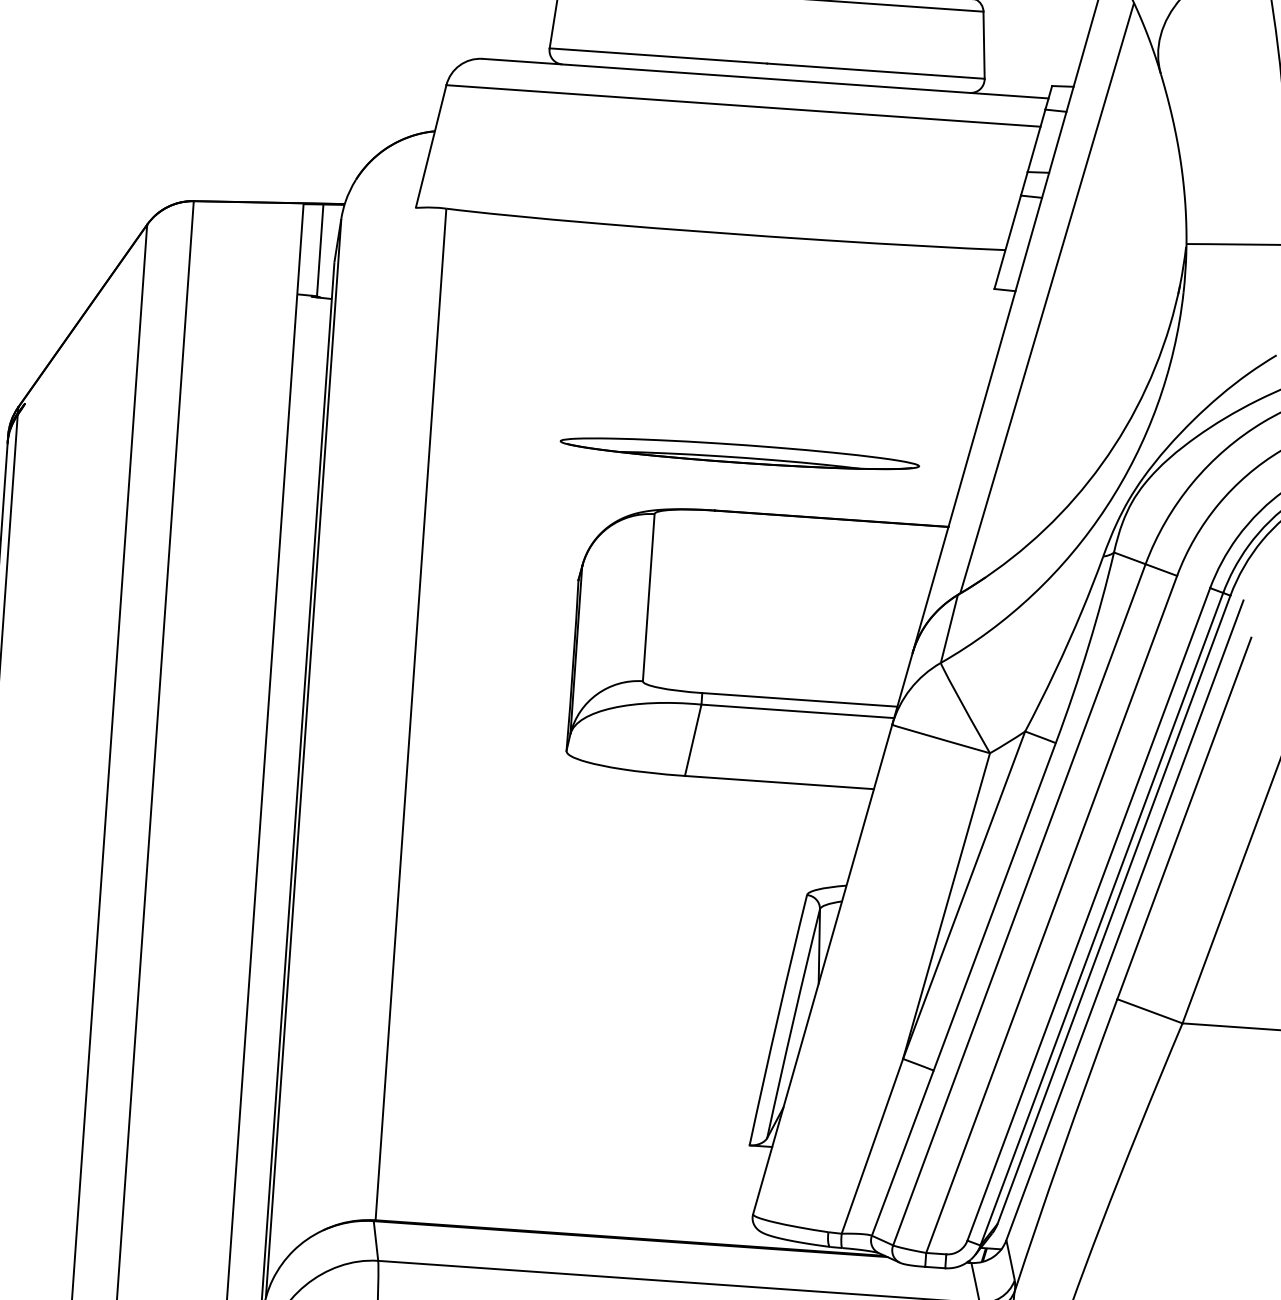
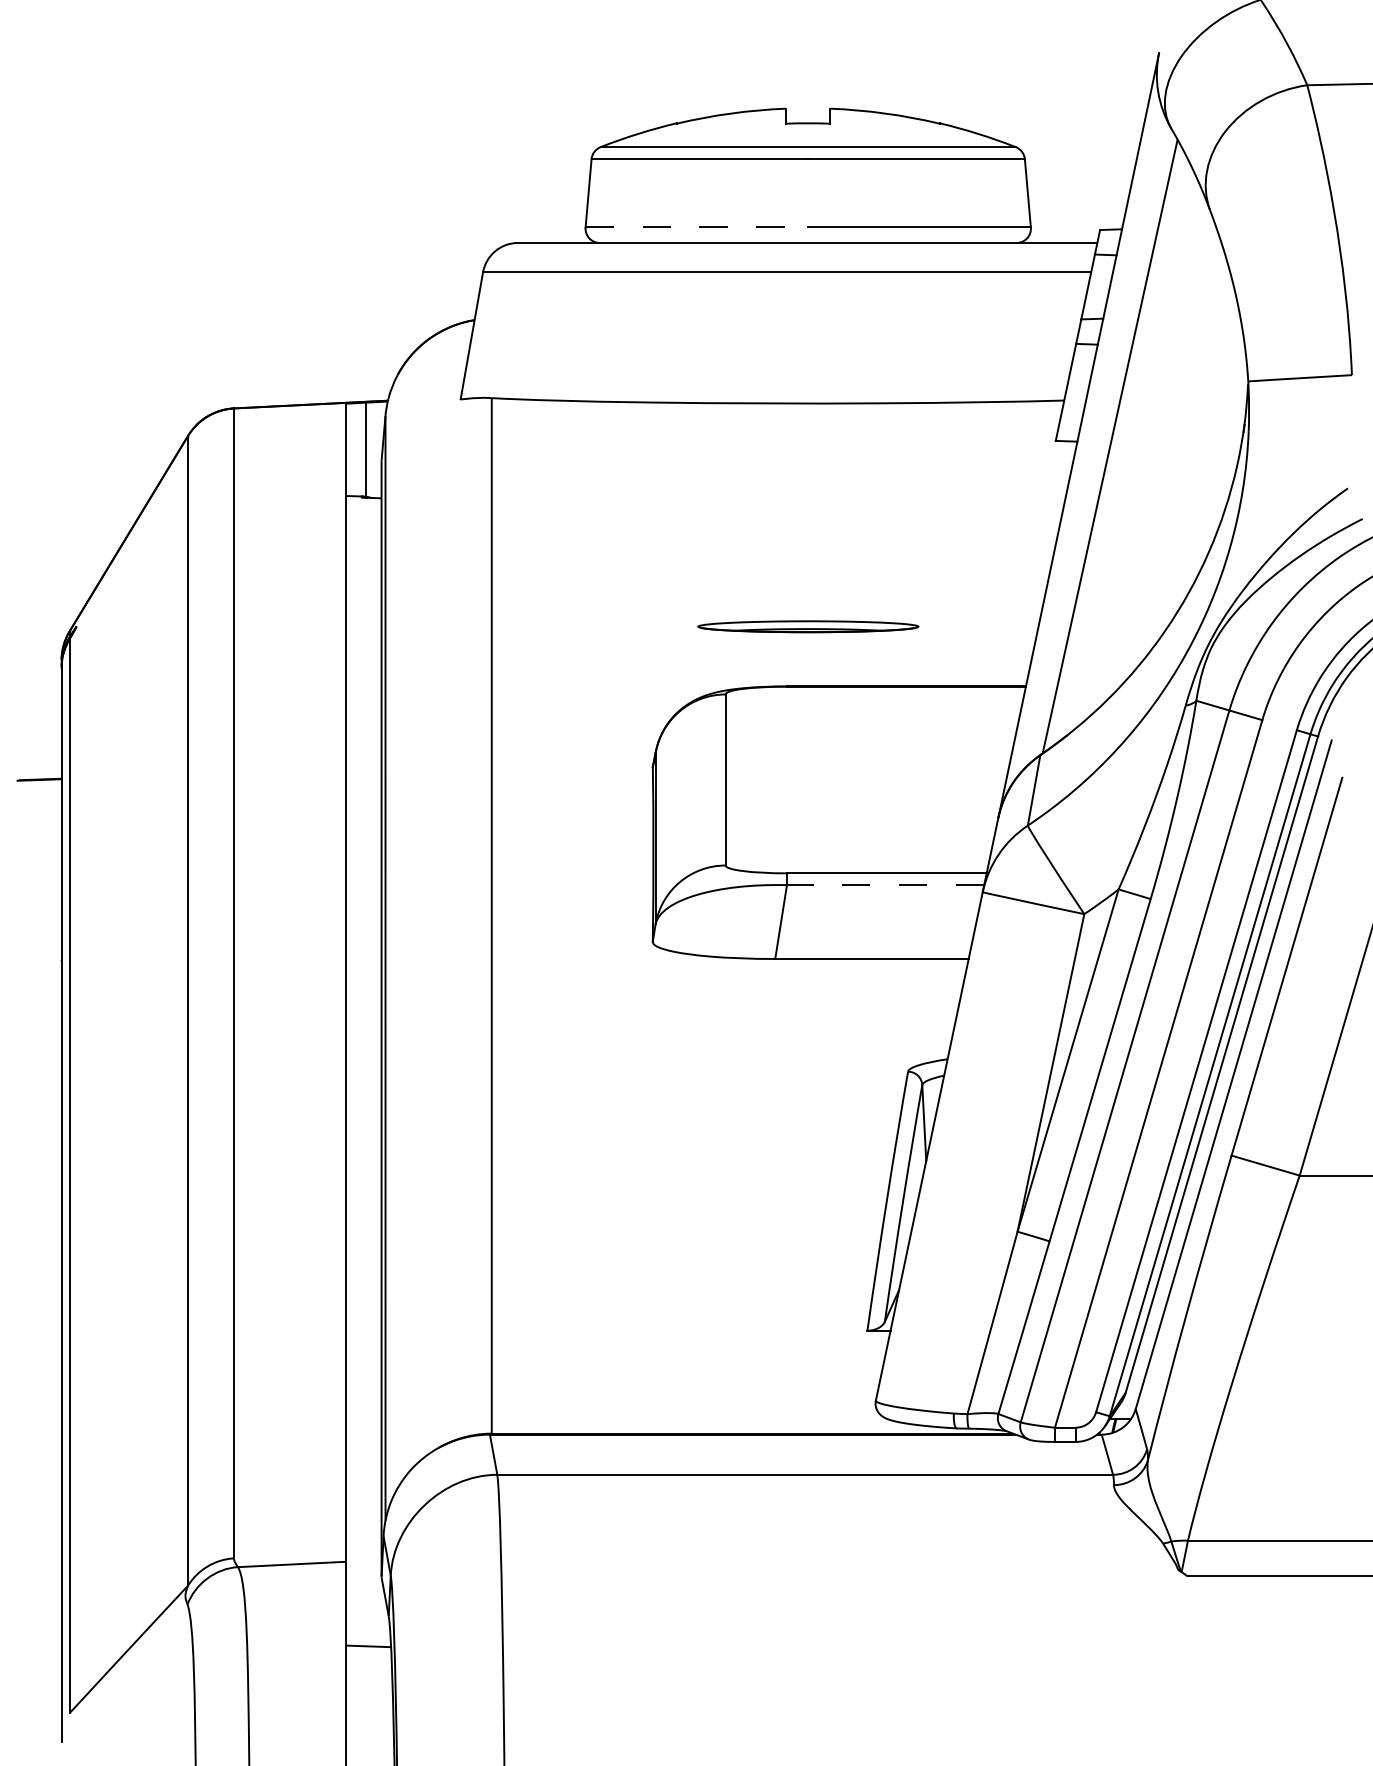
line: (658, 56) -> (697, 227), solid -> dashed
part: (740, 453) -> (808, 626), size x0.6
line: (797, 711) -> (885, 885), solid -> dashed

